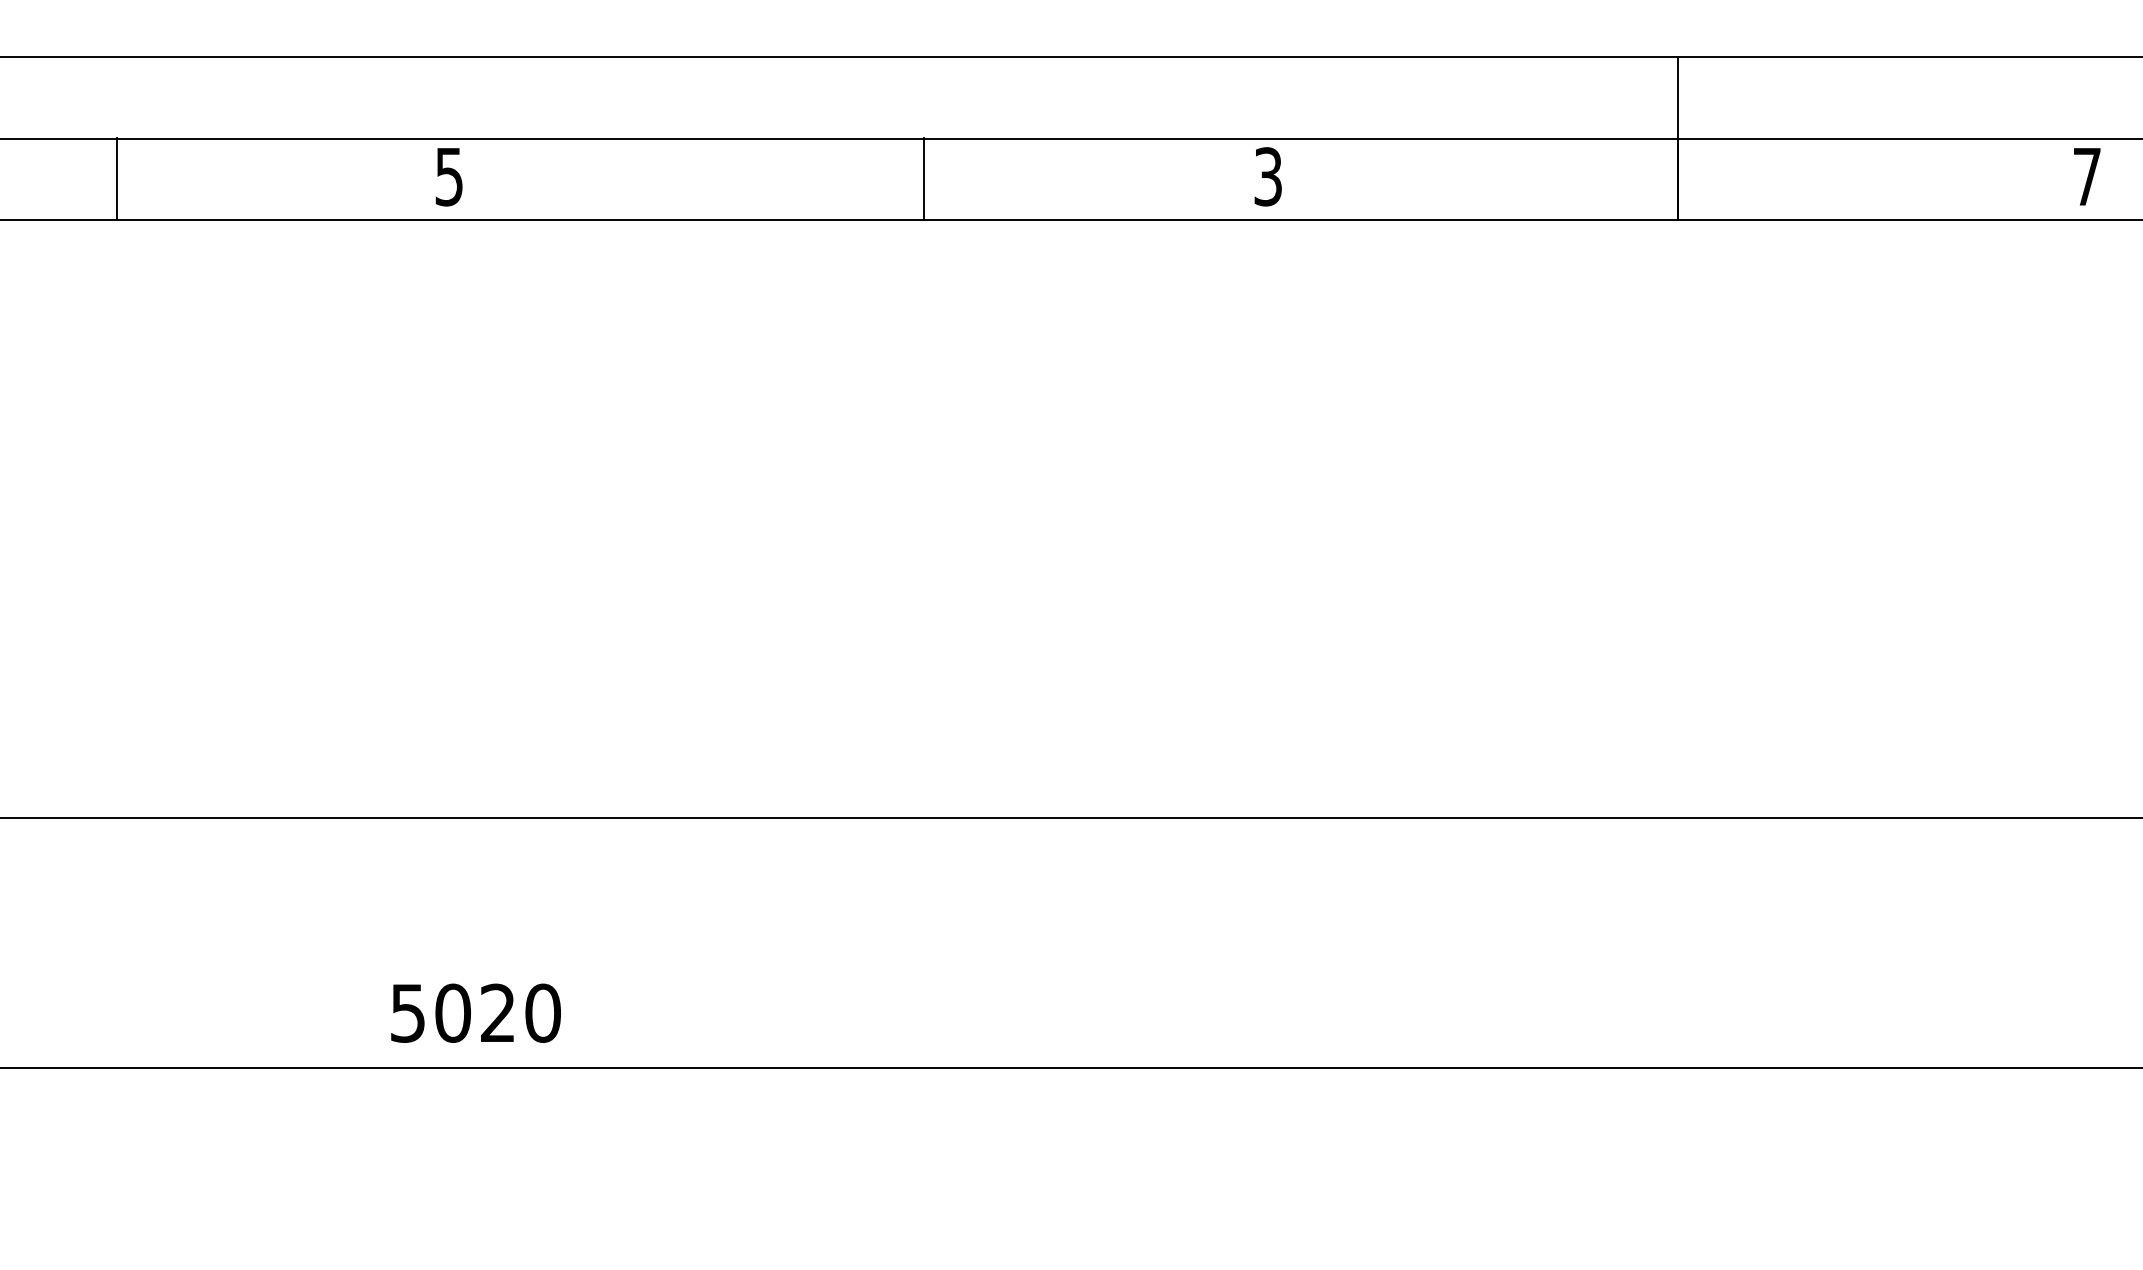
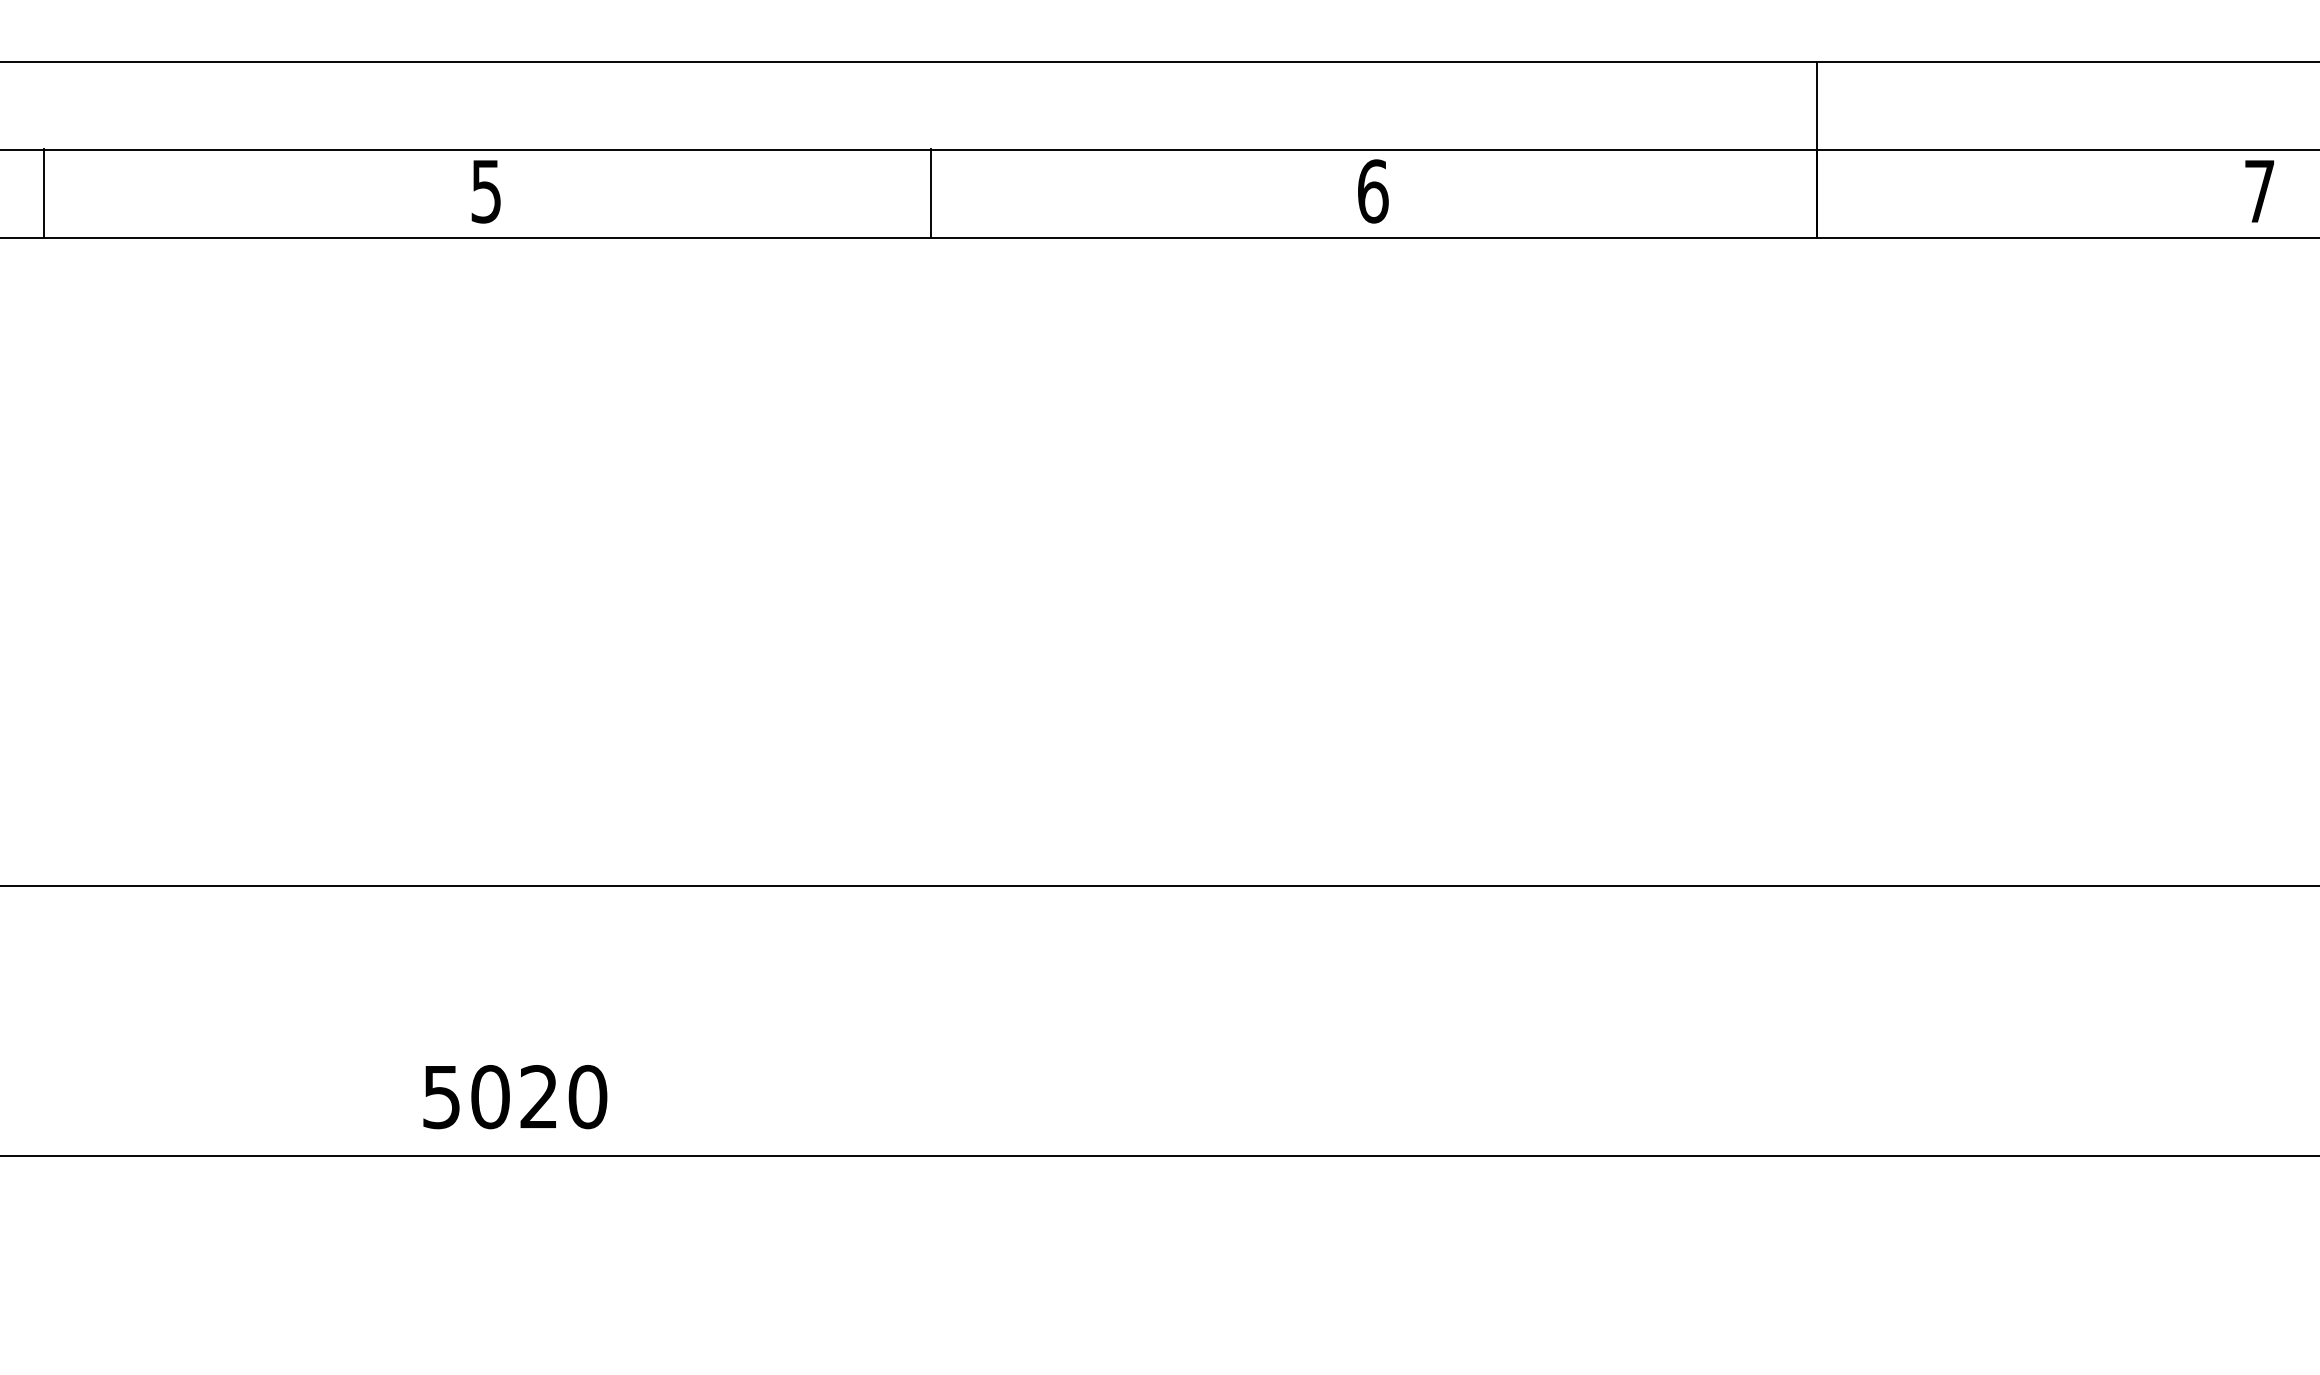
text: (1268, 176) -> (1373, 191), 3 -> 6
line: (116, 178) -> (43, 193), moved
line: (923, 178) -> (930, 193), moved

